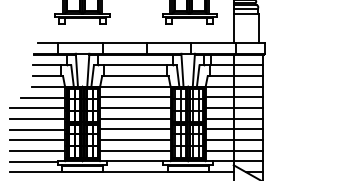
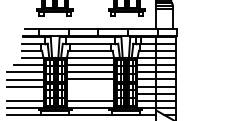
line: (135, 129) -> (90, 86), removed
line: (36, 139) -> (24, 93), removed
line: (135, 139) -> (90, 93), removed

